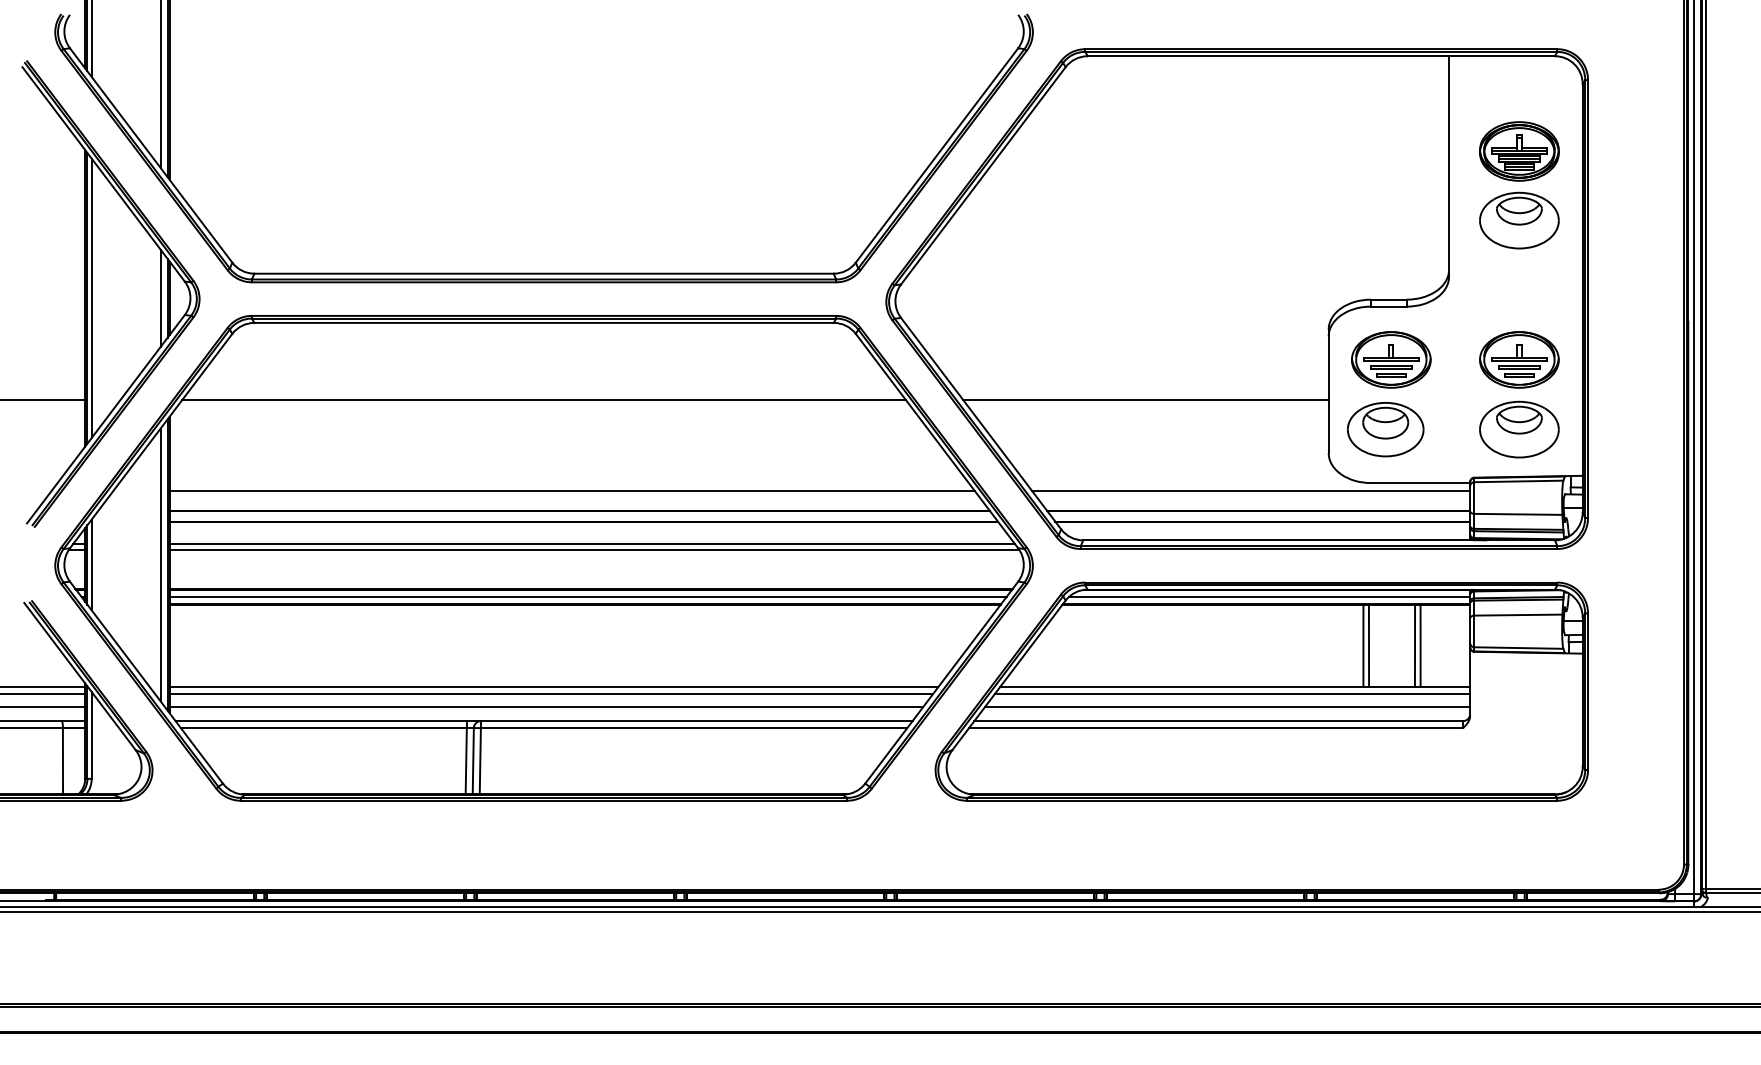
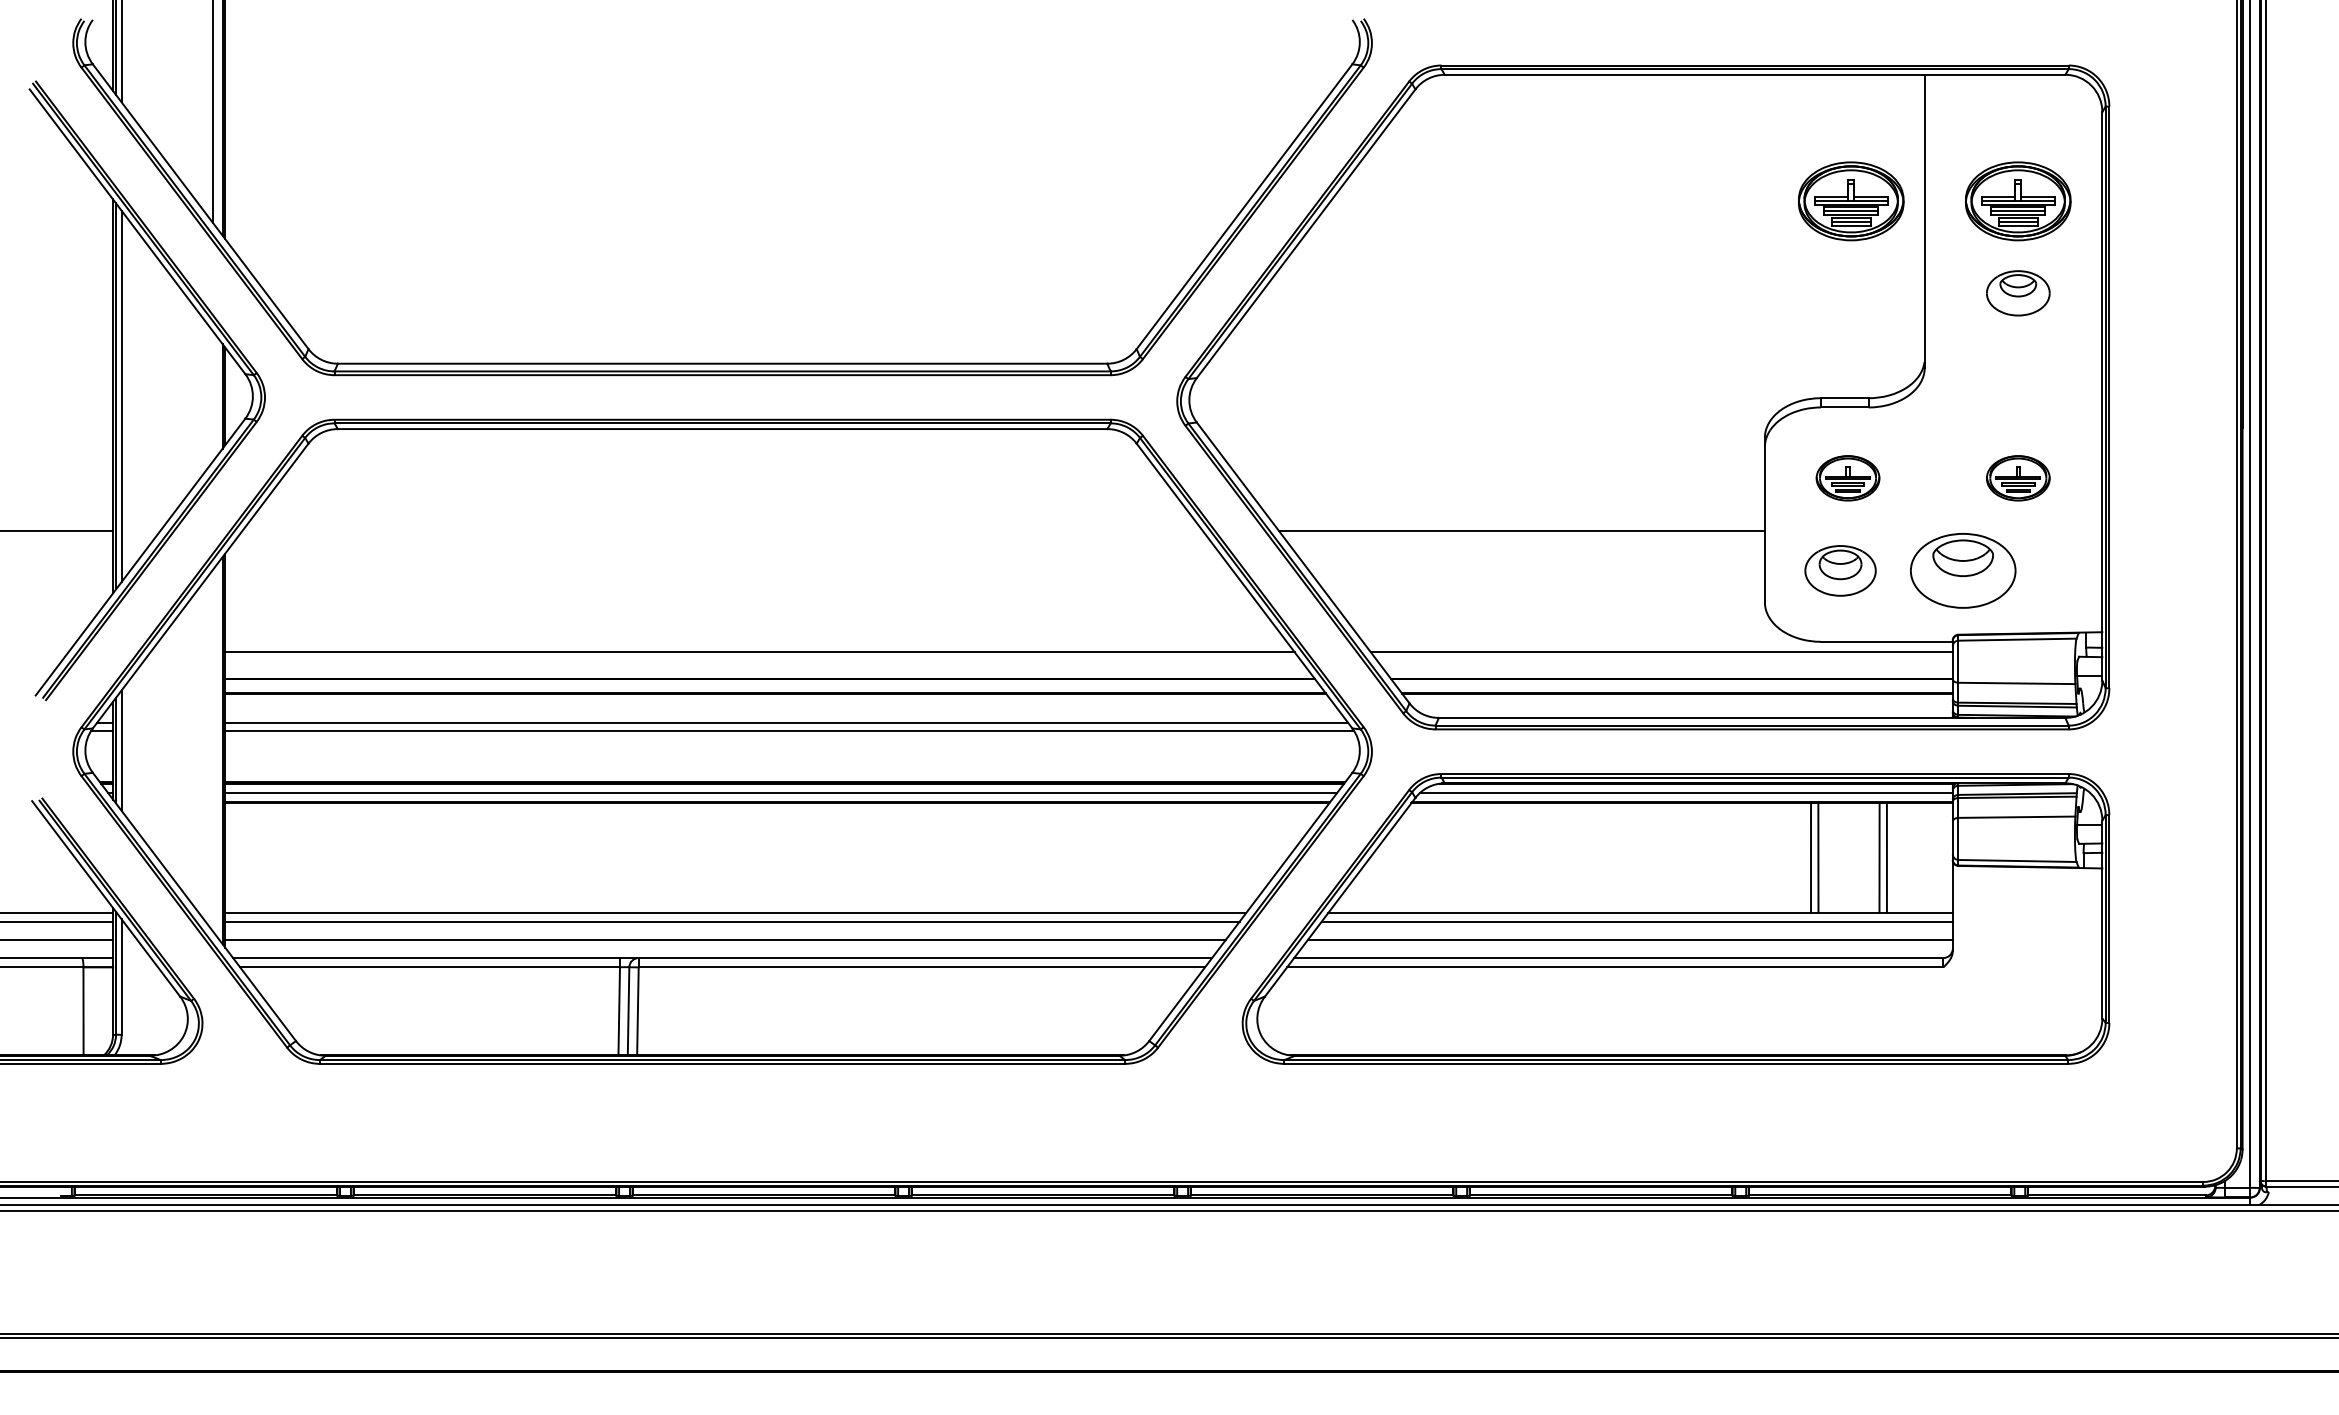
part: (1393, 151) -> (1851, 201), added
part: (1519, 220) -> (2018, 293), size x0.6
line: (160, 298) -> (213, 396), removed
part: (1390, 360) -> (1847, 478), size x0.6
part: (1519, 360) -> (2018, 478), size x0.6
line: (543, 400) -> (722, 531), removed
part: (1385, 429) -> (1840, 570), size x0.7
part: (1519, 429) -> (1963, 570), moved
line: (160, 564) -> (213, 750), removed

